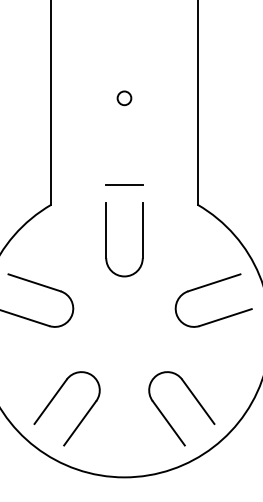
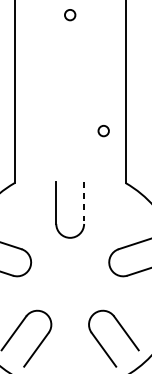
circle: (124, 98) -> (103, 131), moved
line: (124, 185) -> (70, 168), removed
line: (142, 231) -> (83, 203), solid -> dashed

